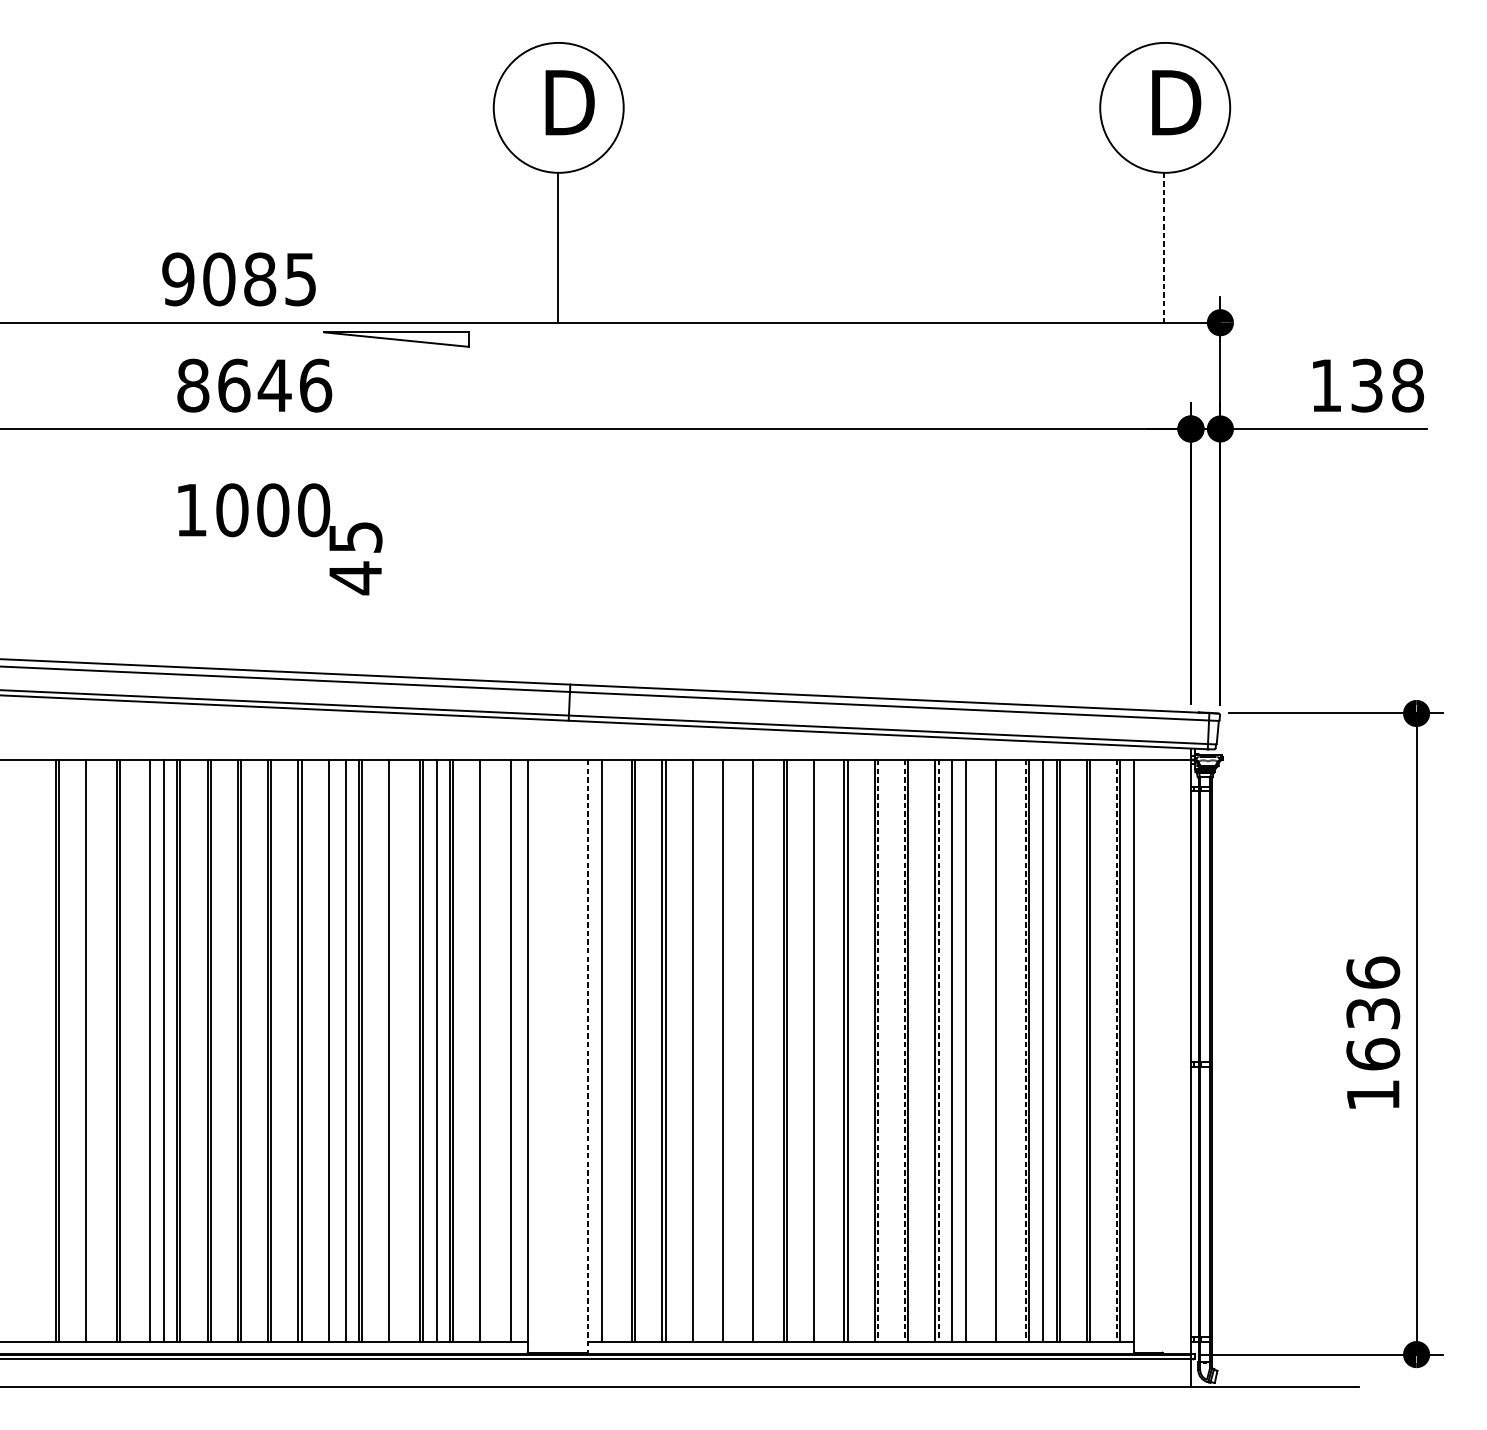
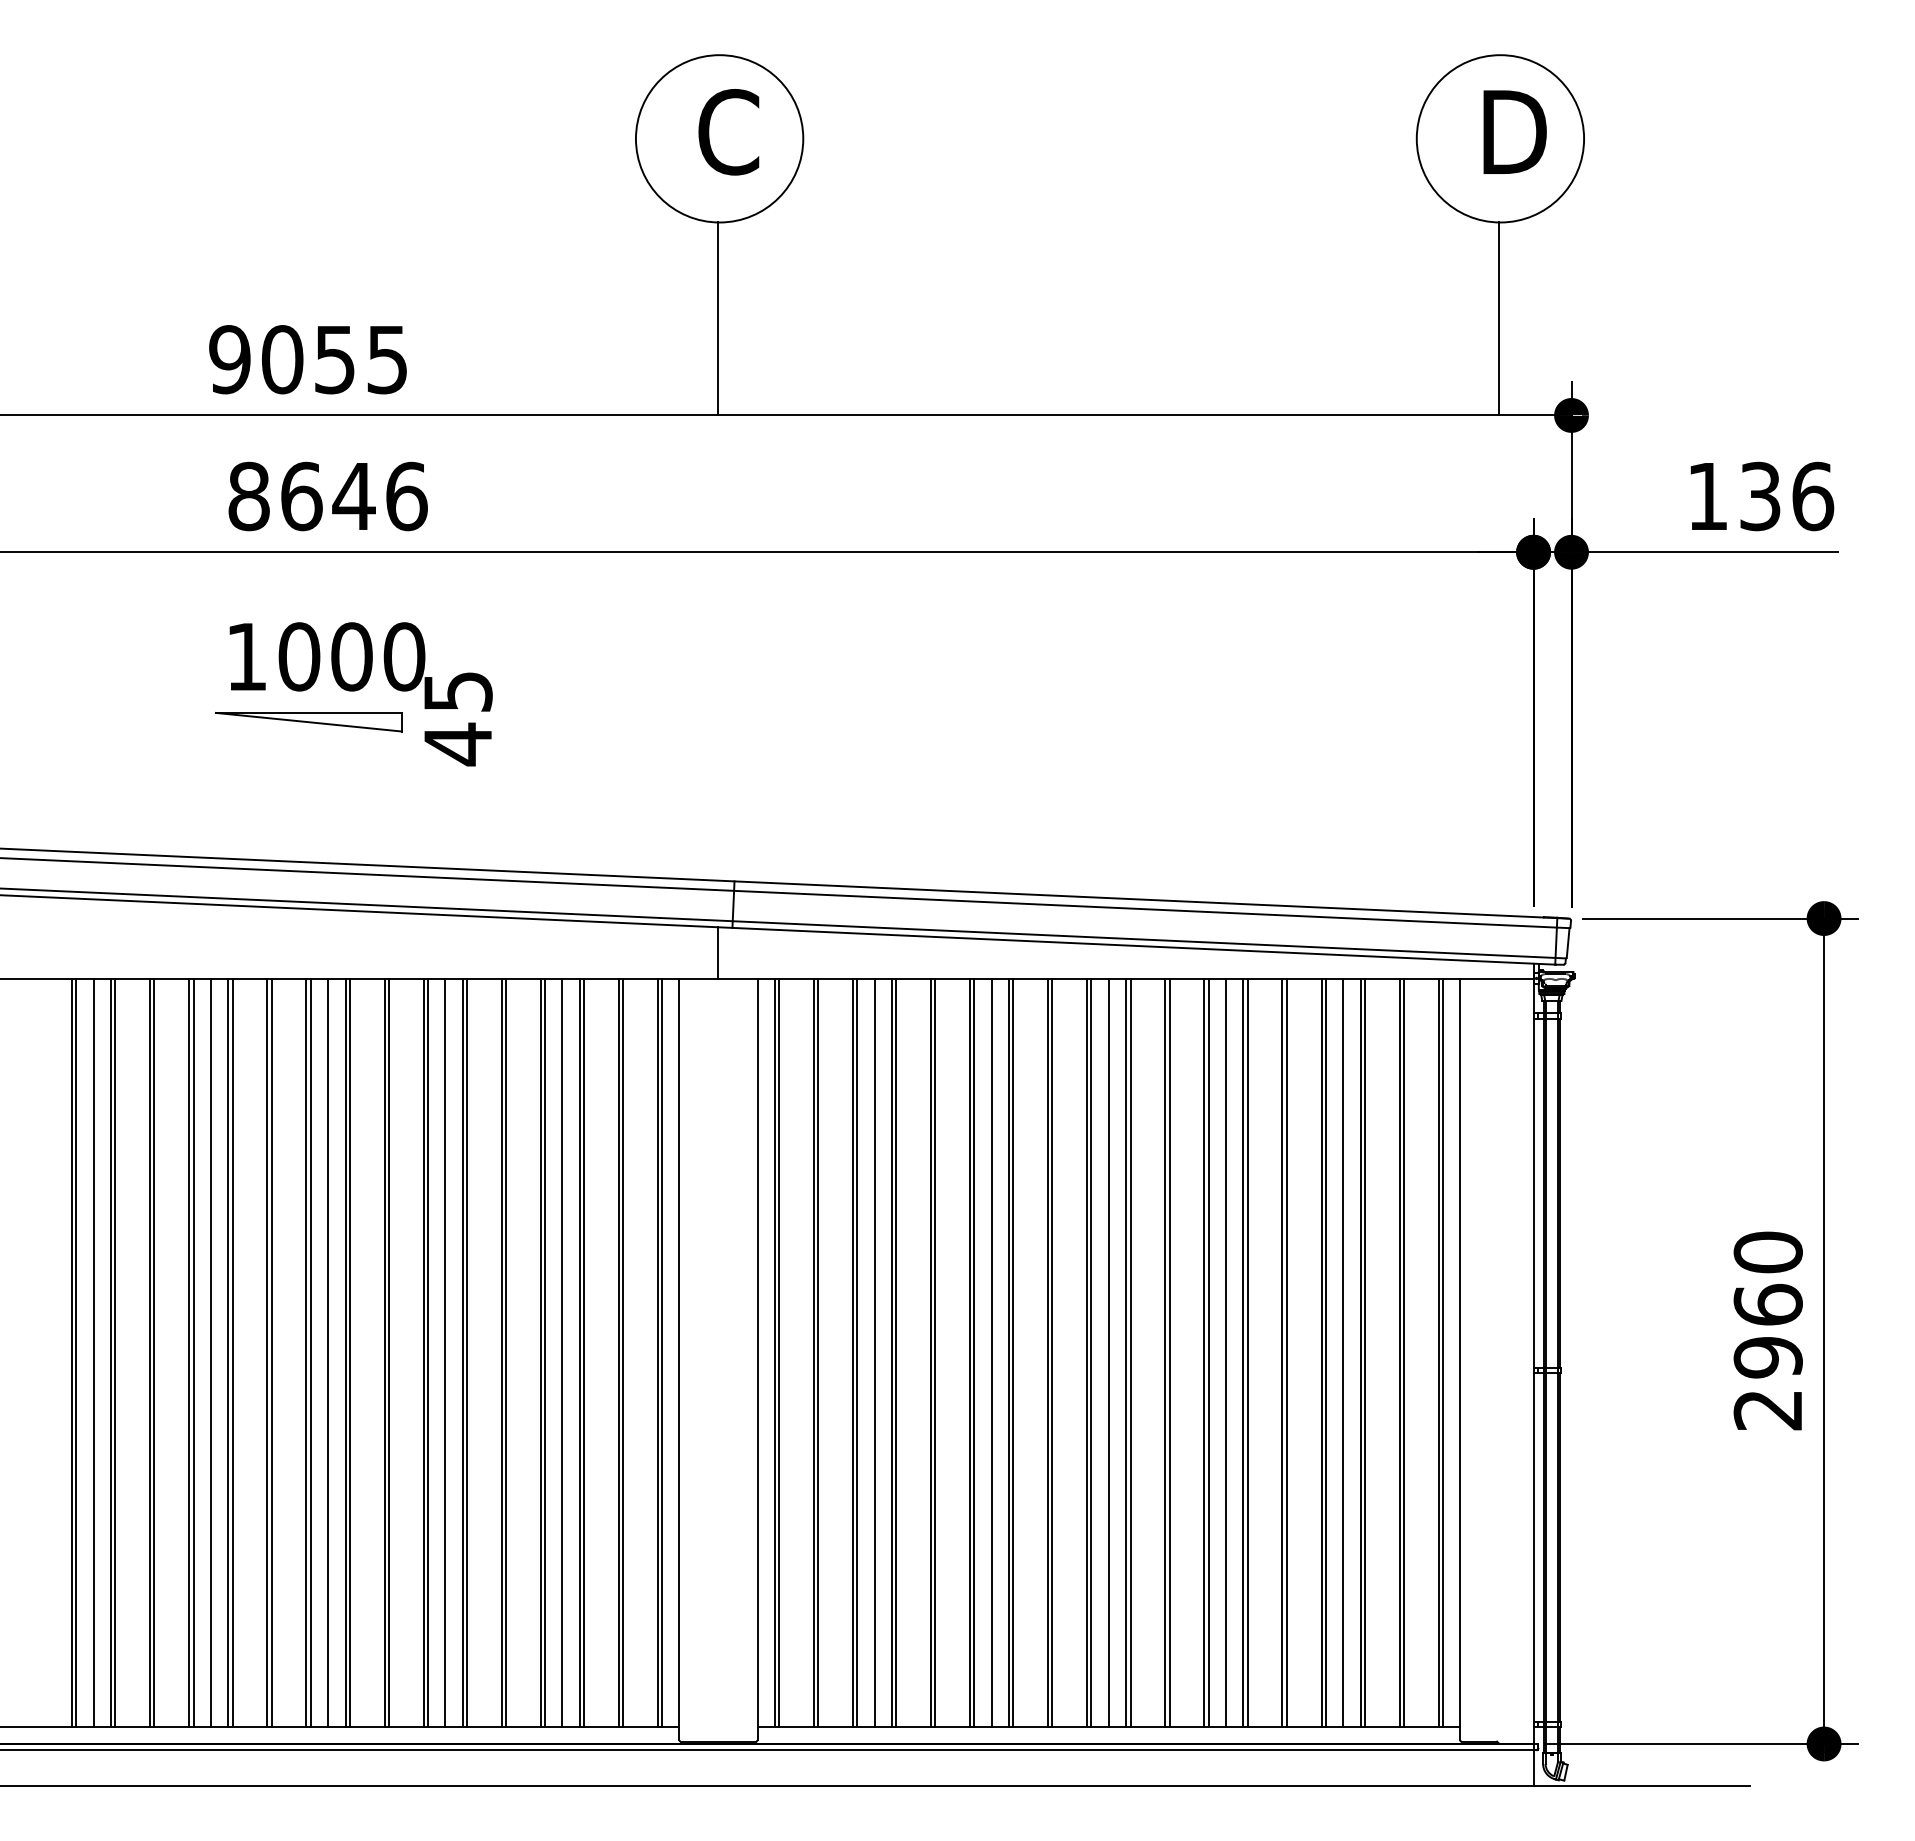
text: (567, 102) -> (731, 132), D -> C
line: (1164, 248) -> (1499, 319), dashed -> solid
text: (259, 279) -> (334, 359), 9085 -> 9055
part: (396, 339) -> (308, 722), moved
text: (1408, 385) -> (1813, 496), 138 -> 136
line: (557, 739) -> (718, 952), added
text: (1372, 1033) -> (1767, 1330), 1636 -> 2960
line: (72, 1050) -> (93, 1352), added
line: (89, 1050) -> (115, 1352), added
line: (146, 1050) -> (189, 1352), added
line: (254, 1050) -> (328, 1352), added
line: (331, 1050) -> (427, 1352), added
line: (392, 1050) -> (505, 1352), added
line: (483, 1050) -> (622, 1352), added
line: (514, 1050) -> (662, 1352), added
line: (605, 1050) -> (779, 1352), added
line: (679, 1050) -> (874, 1352), added
line: (696, 1050) -> (896, 1352), added
line: (726, 1050) -> (935, 1352), added
line: (756, 1050) -> (974, 1352), added
line: (769, 1050) -> (991, 1352), added
line: (817, 1050) -> (1052, 1352), added
line: (860, 1050) -> (1108, 1352), added
line: (968, 1050) -> (1247, 1352), added
line: (999, 1050) -> (1286, 1352), added
line: (877, 1051) -> (1130, 1353), dashed -> solid
line: (905, 1051) -> (1165, 1353), dashed -> solid
line: (938, 1051) -> (1208, 1353), dashed -> solid
line: (1026, 1051) -> (1321, 1353), dashed -> solid
line: (1117, 1051) -> (1438, 1353), dashed -> solid
line: (588, 1055) -> (757, 1359), dashed -> solid

